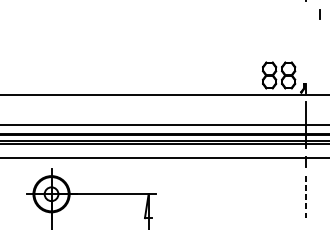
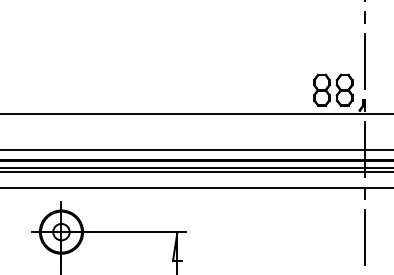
line: (319, 14) -> (364, 17), moved
line: (306, 51) -> (365, 61), added
line: (306, 198) -> (365, 237), dashed -> solid

